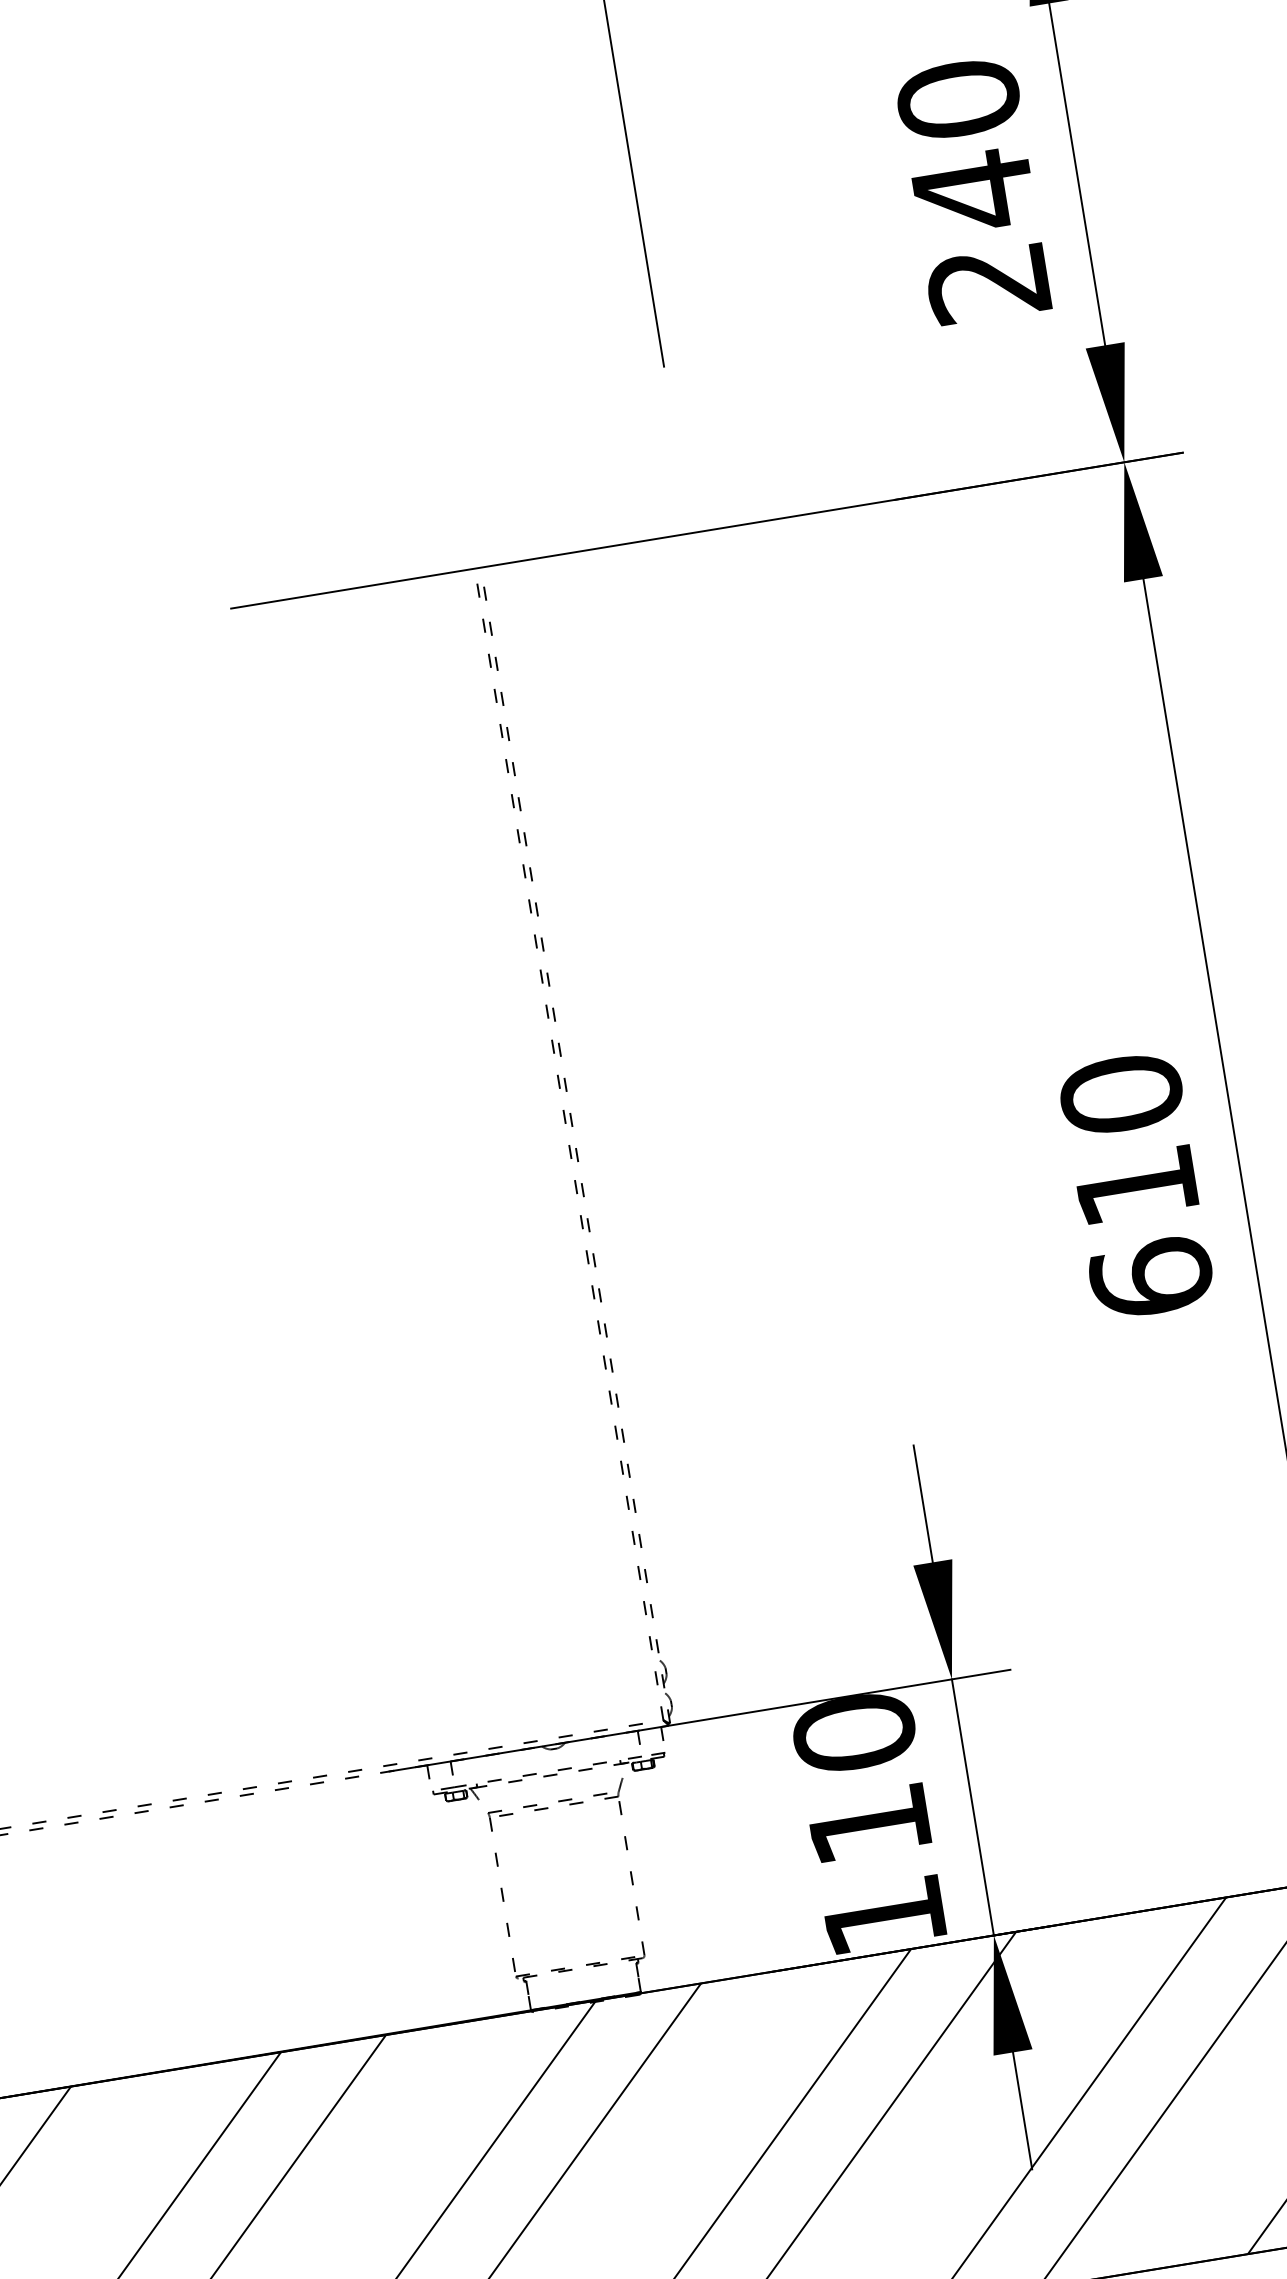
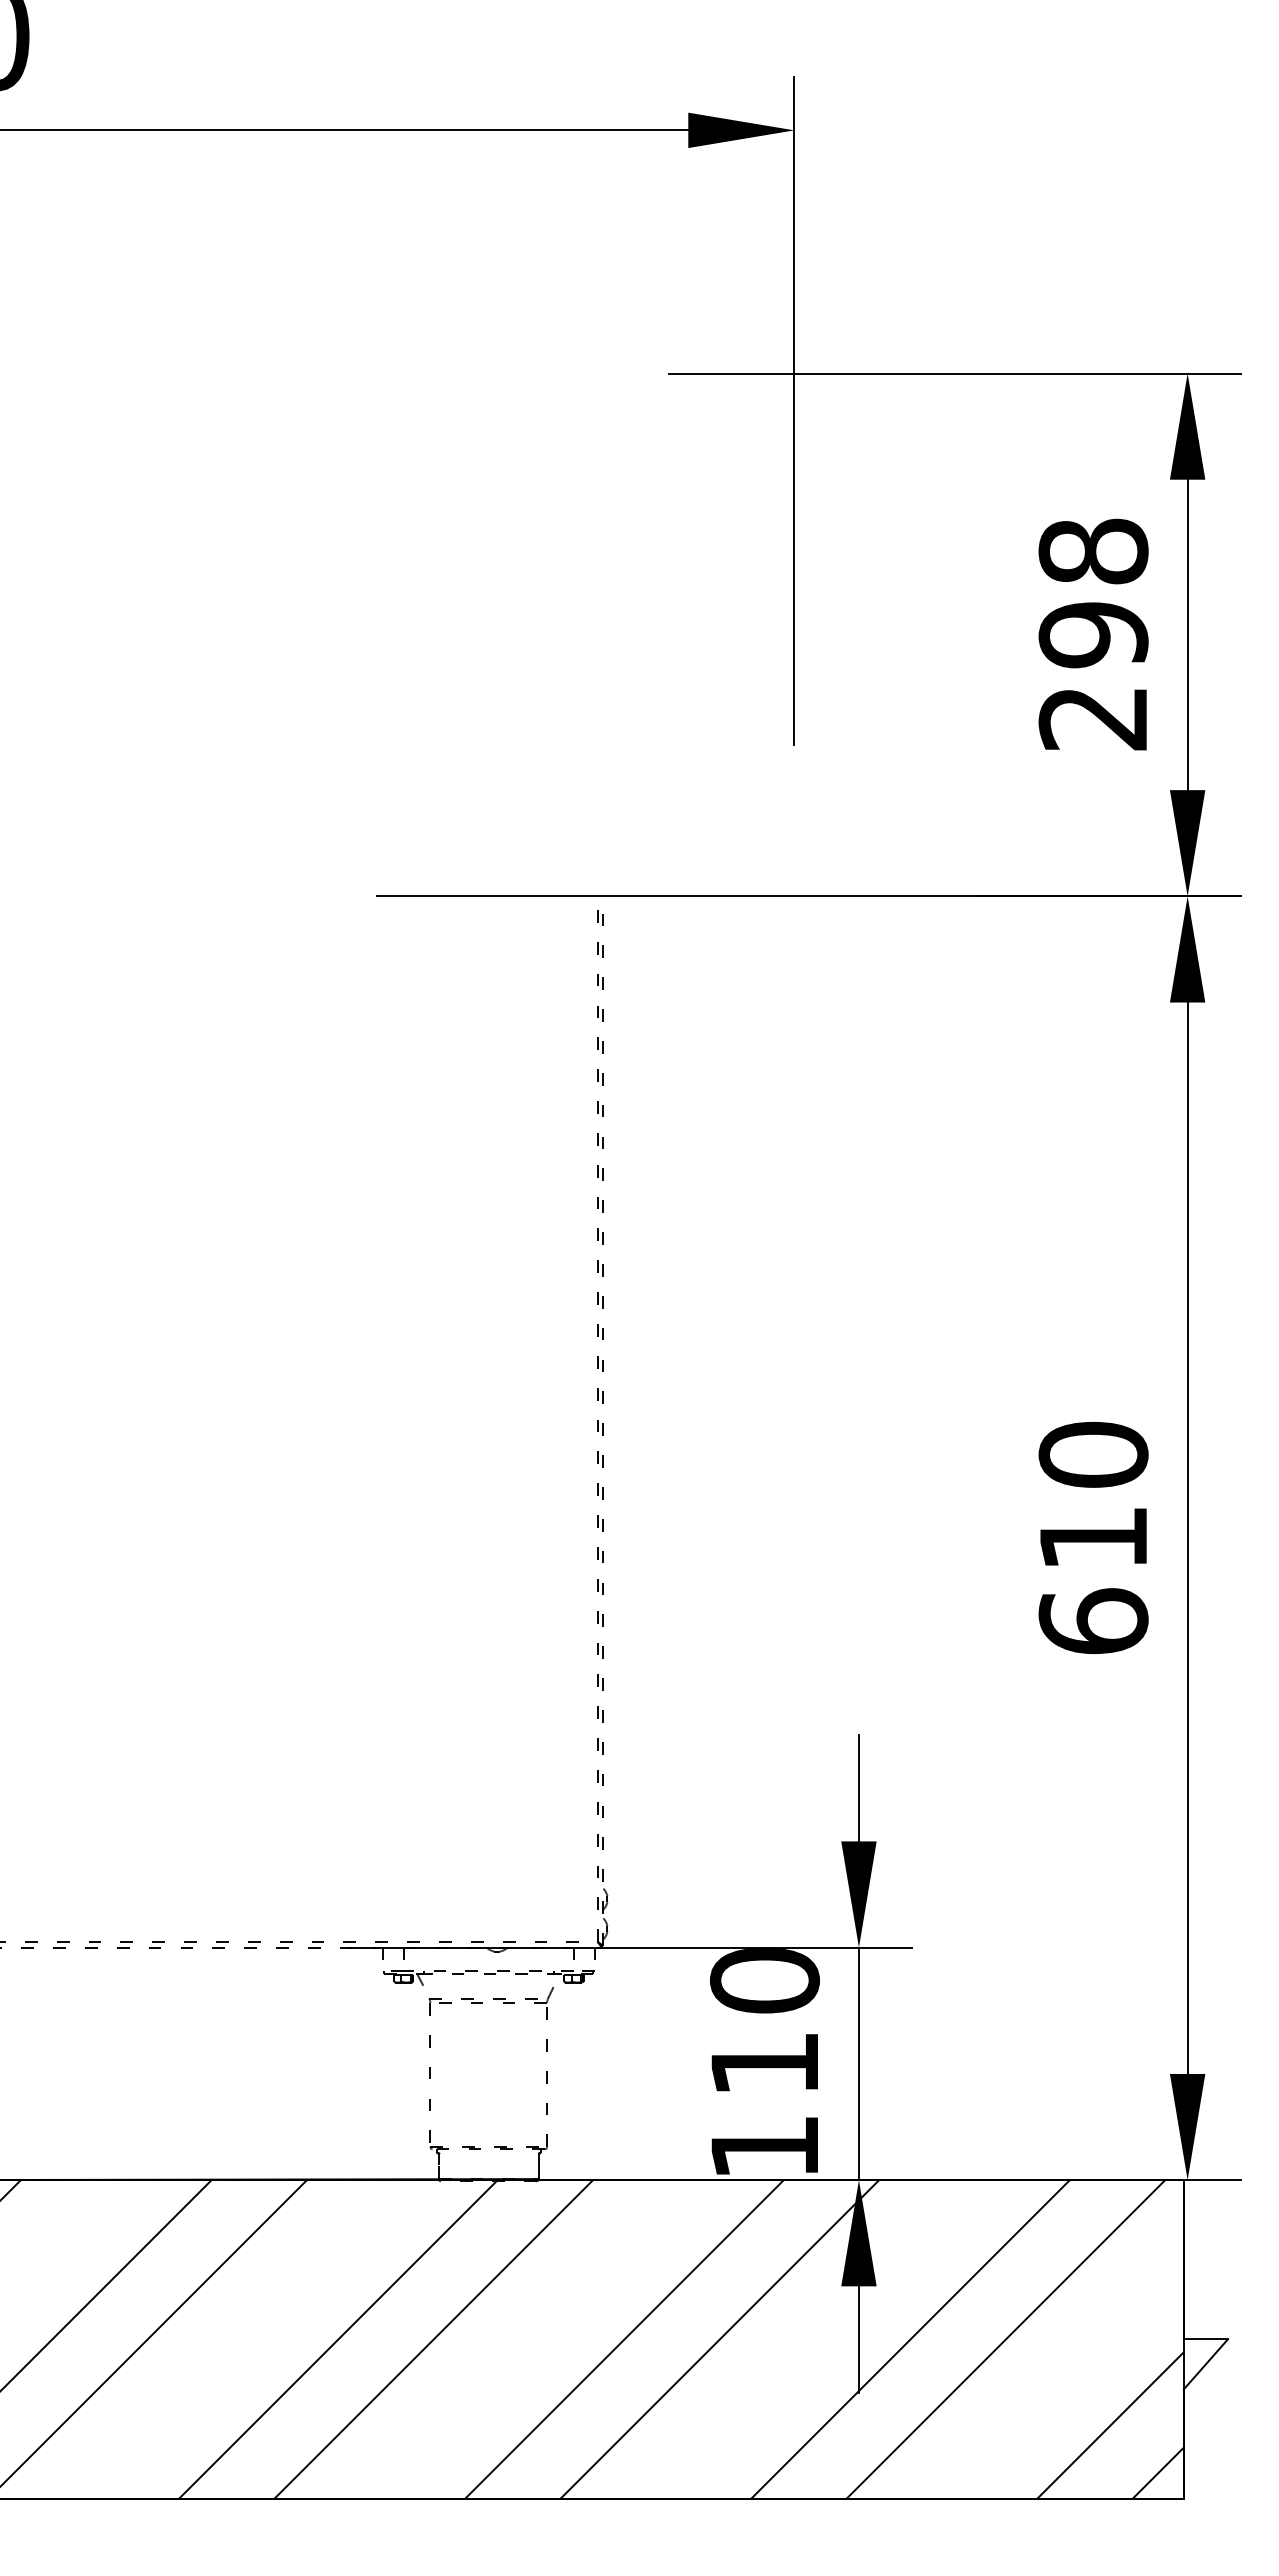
text: (966, 146) -> (1093, 594), 240 -> 298

